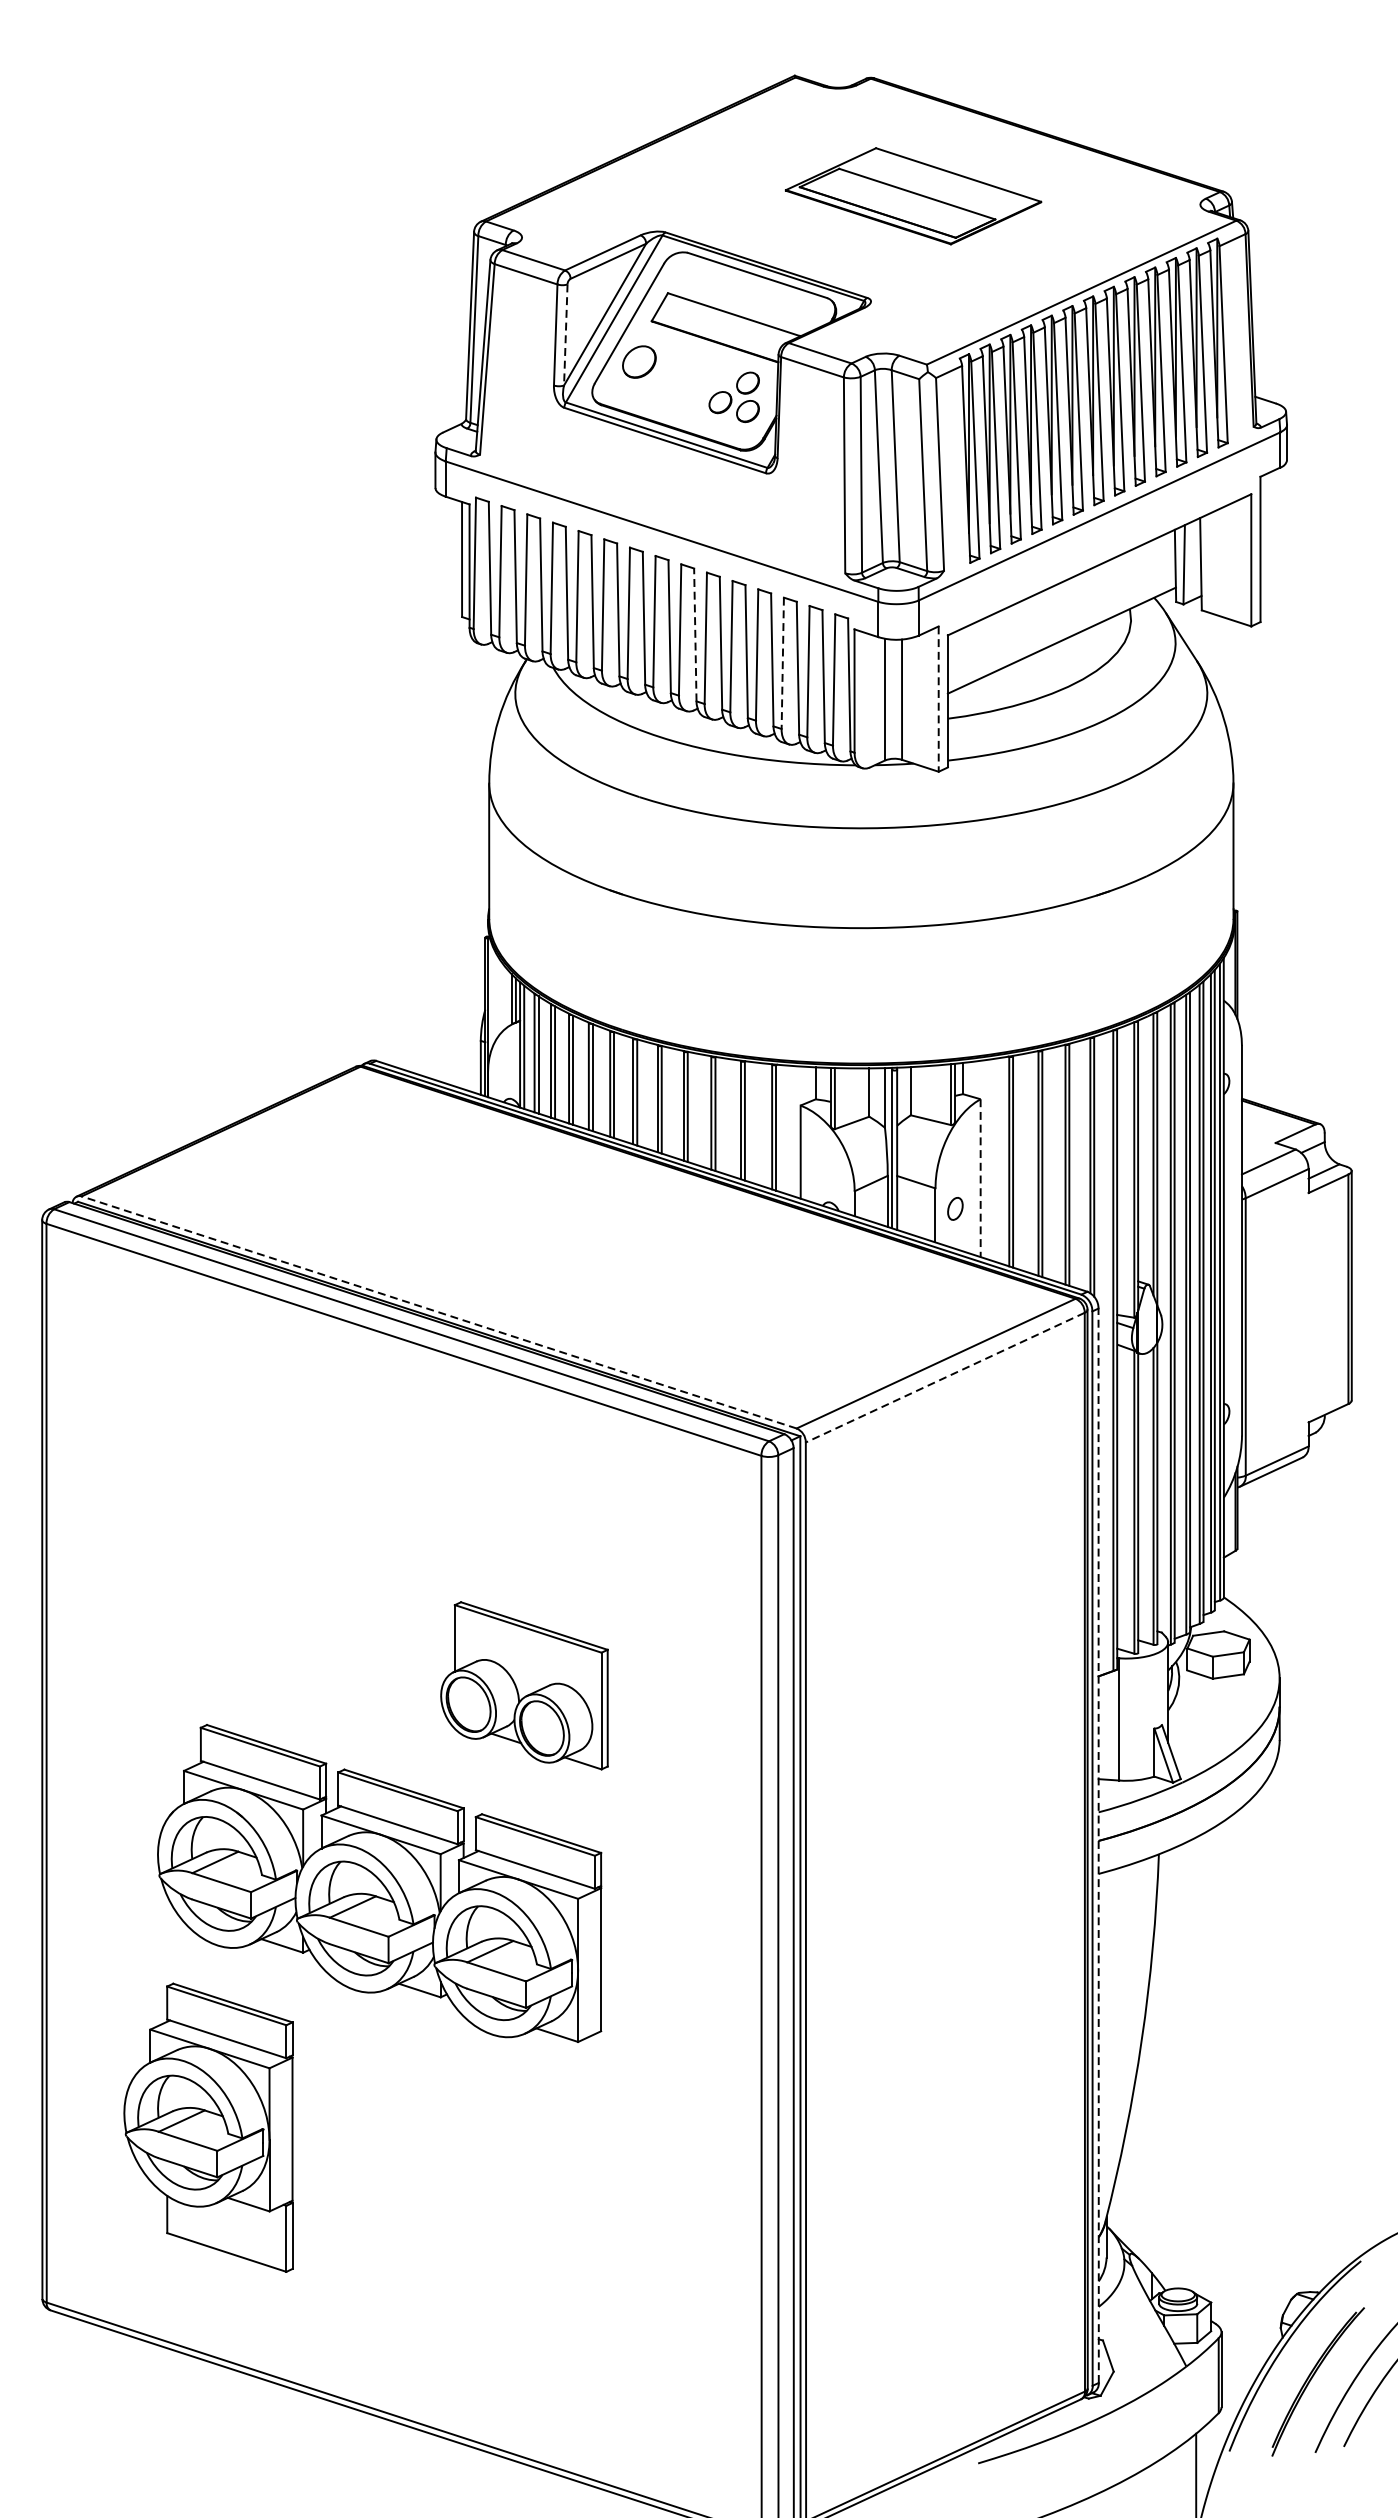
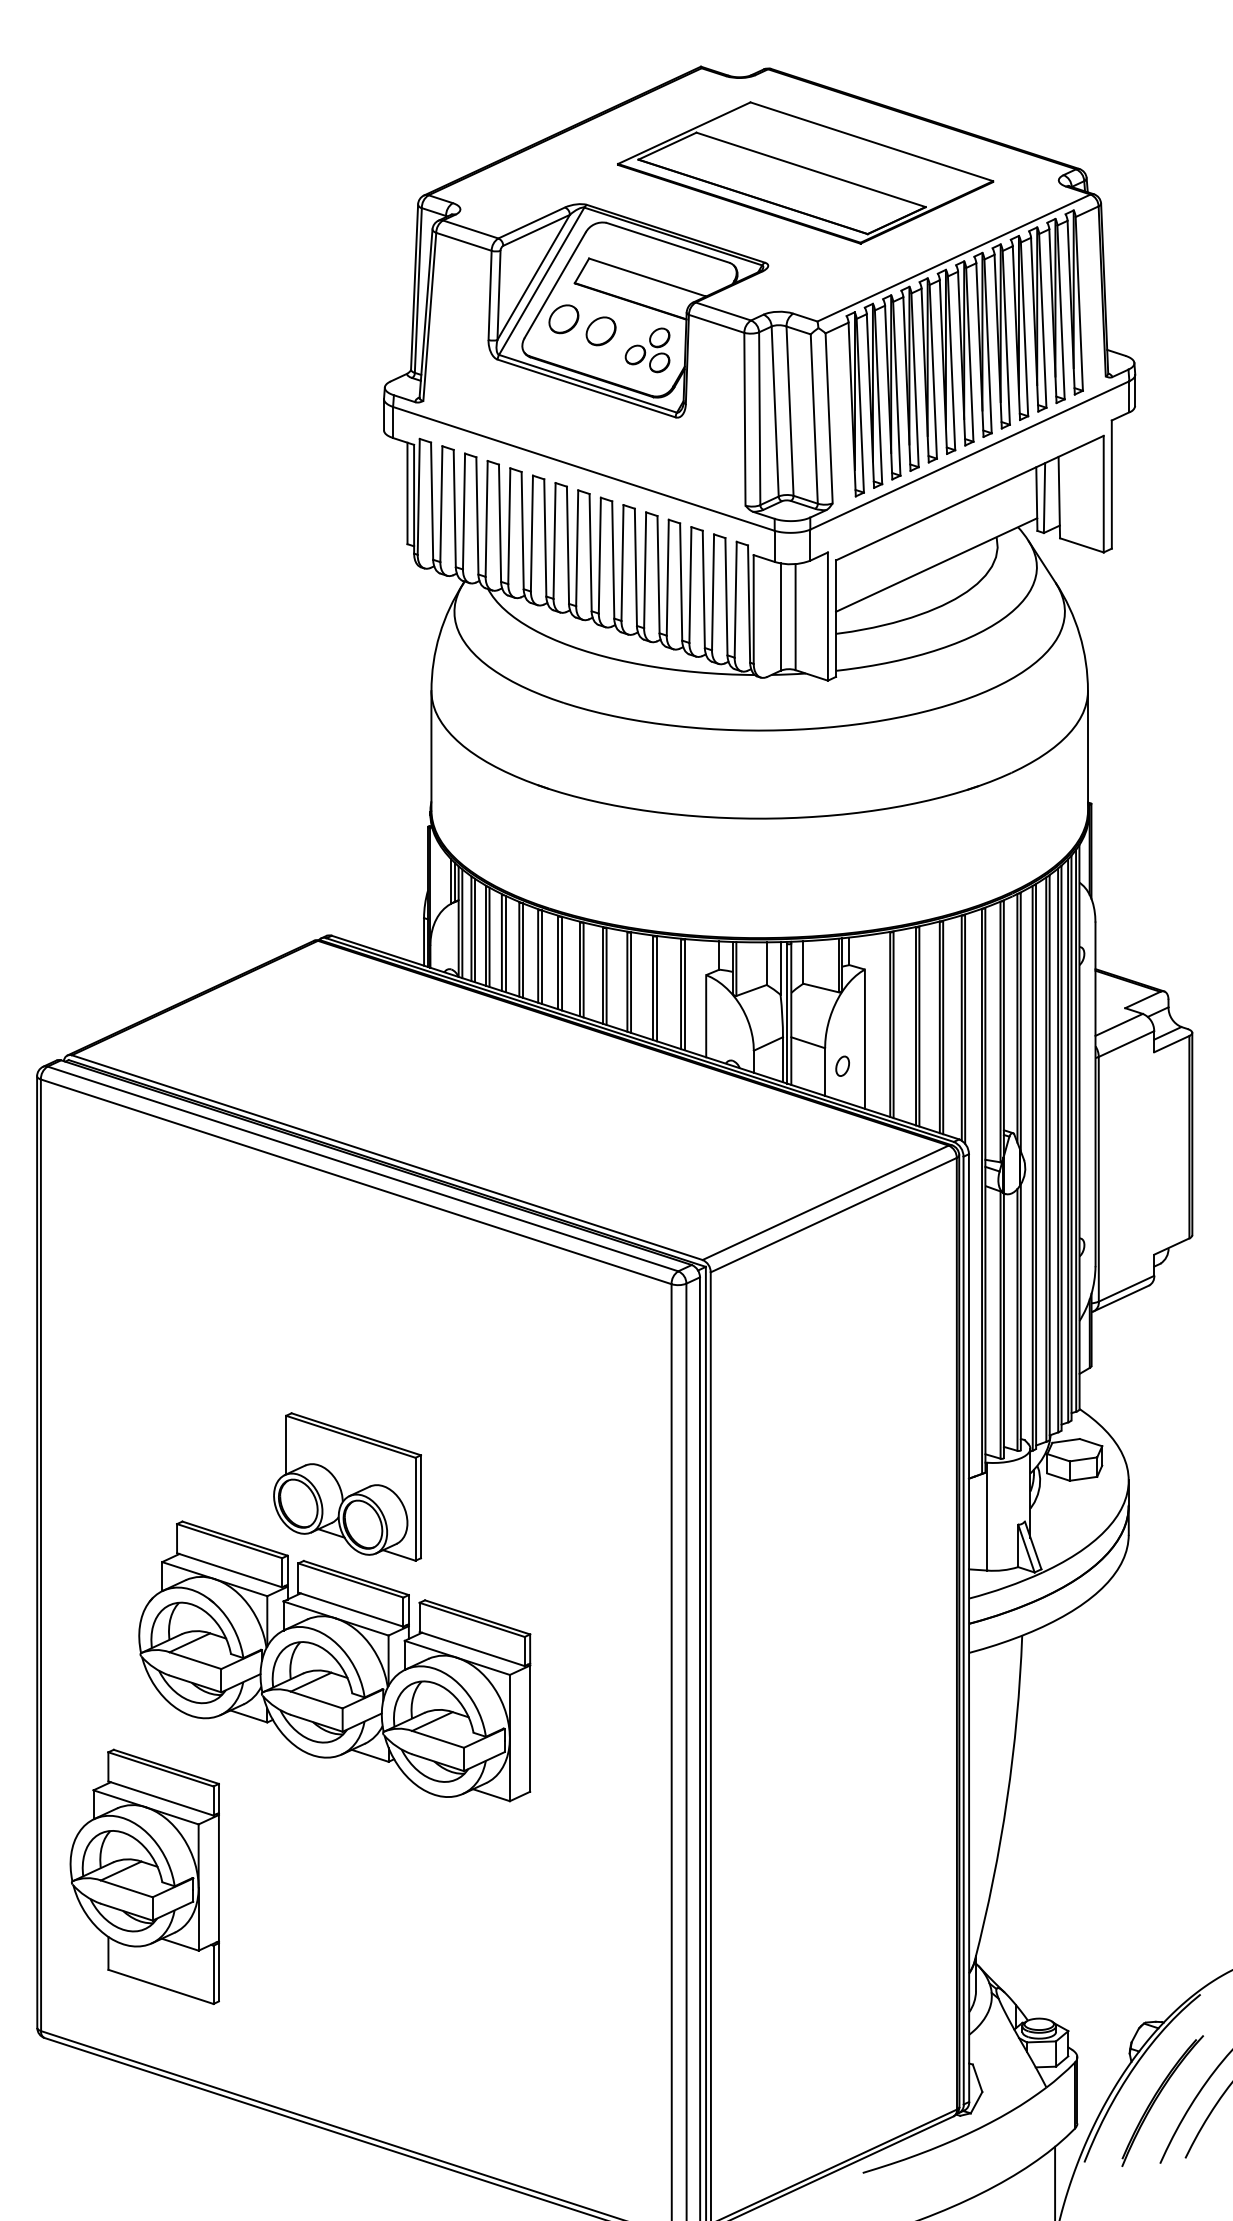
part: (913, 195) -> (805, 172), size x1.67
line: (566, 335) -> (499, 295), dashed -> solid
part: (680, 375) -> (600, 331), added
line: (695, 635) -> (613, 560), dashed -> solid
line: (782, 663) -> (690, 585), dashed -> solid
line: (938, 700) -> (827, 617), dashed -> solid
line: (980, 1178) -> (864, 1039), dashed -> solid
line: (439, 1312) -> (387, 1157), dashed -> solid
line: (944, 1378) -> (833, 1215), dashed -> solid
part: (524, 1685) -> (347, 1486), moved
line: (1099, 1846) -> (969, 1628), dashed -> solid
part: (208, 2127) -> (144, 1876), moved

